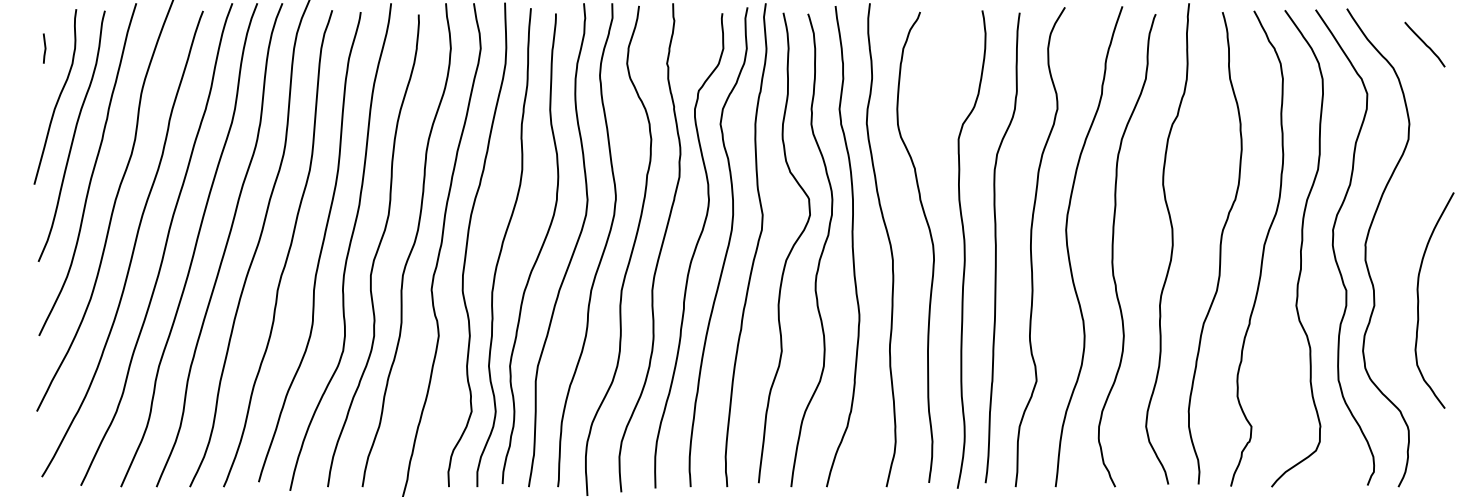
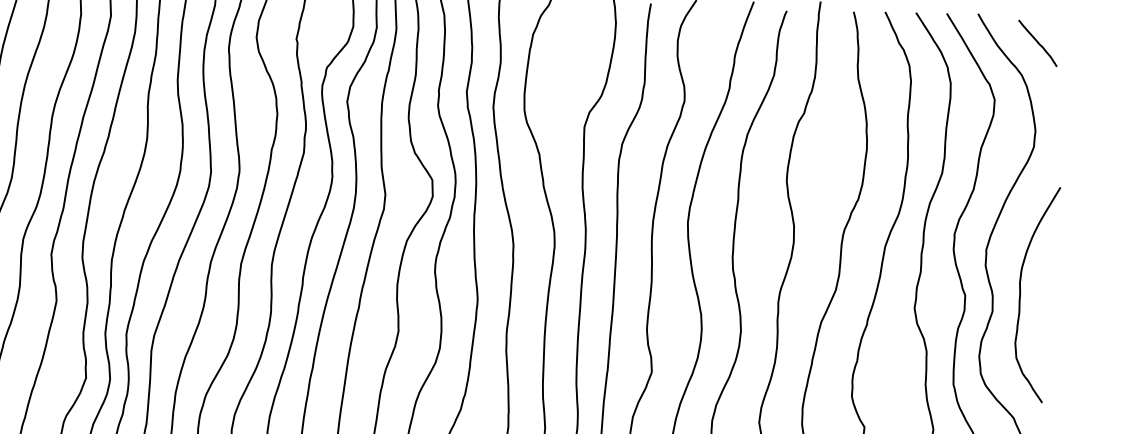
curve: (1424, 44) -> (1037, 43), moved
curve: (1419, 300) -> (1021, 293), moved

